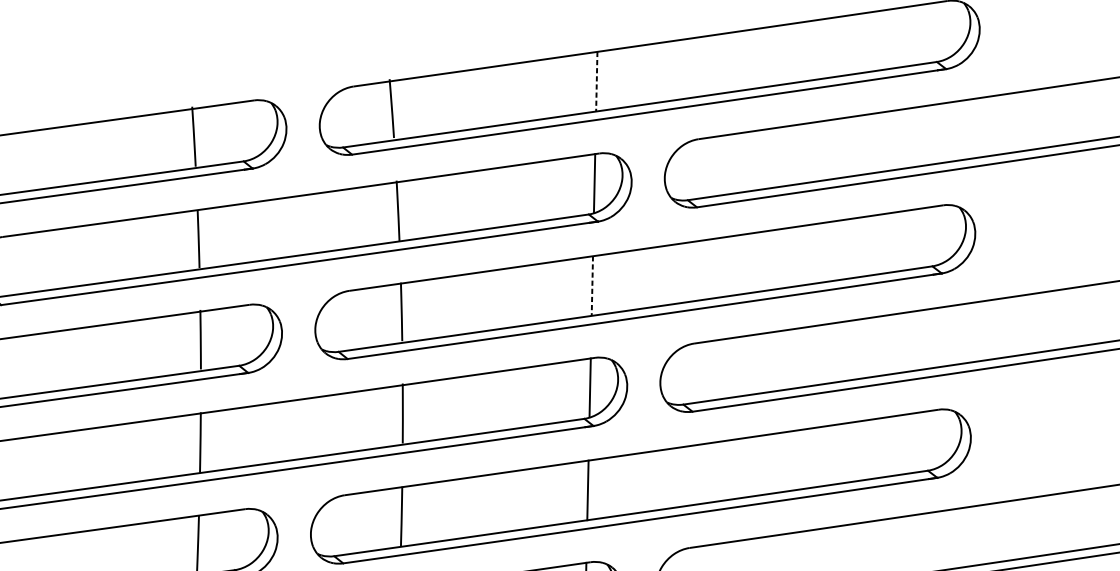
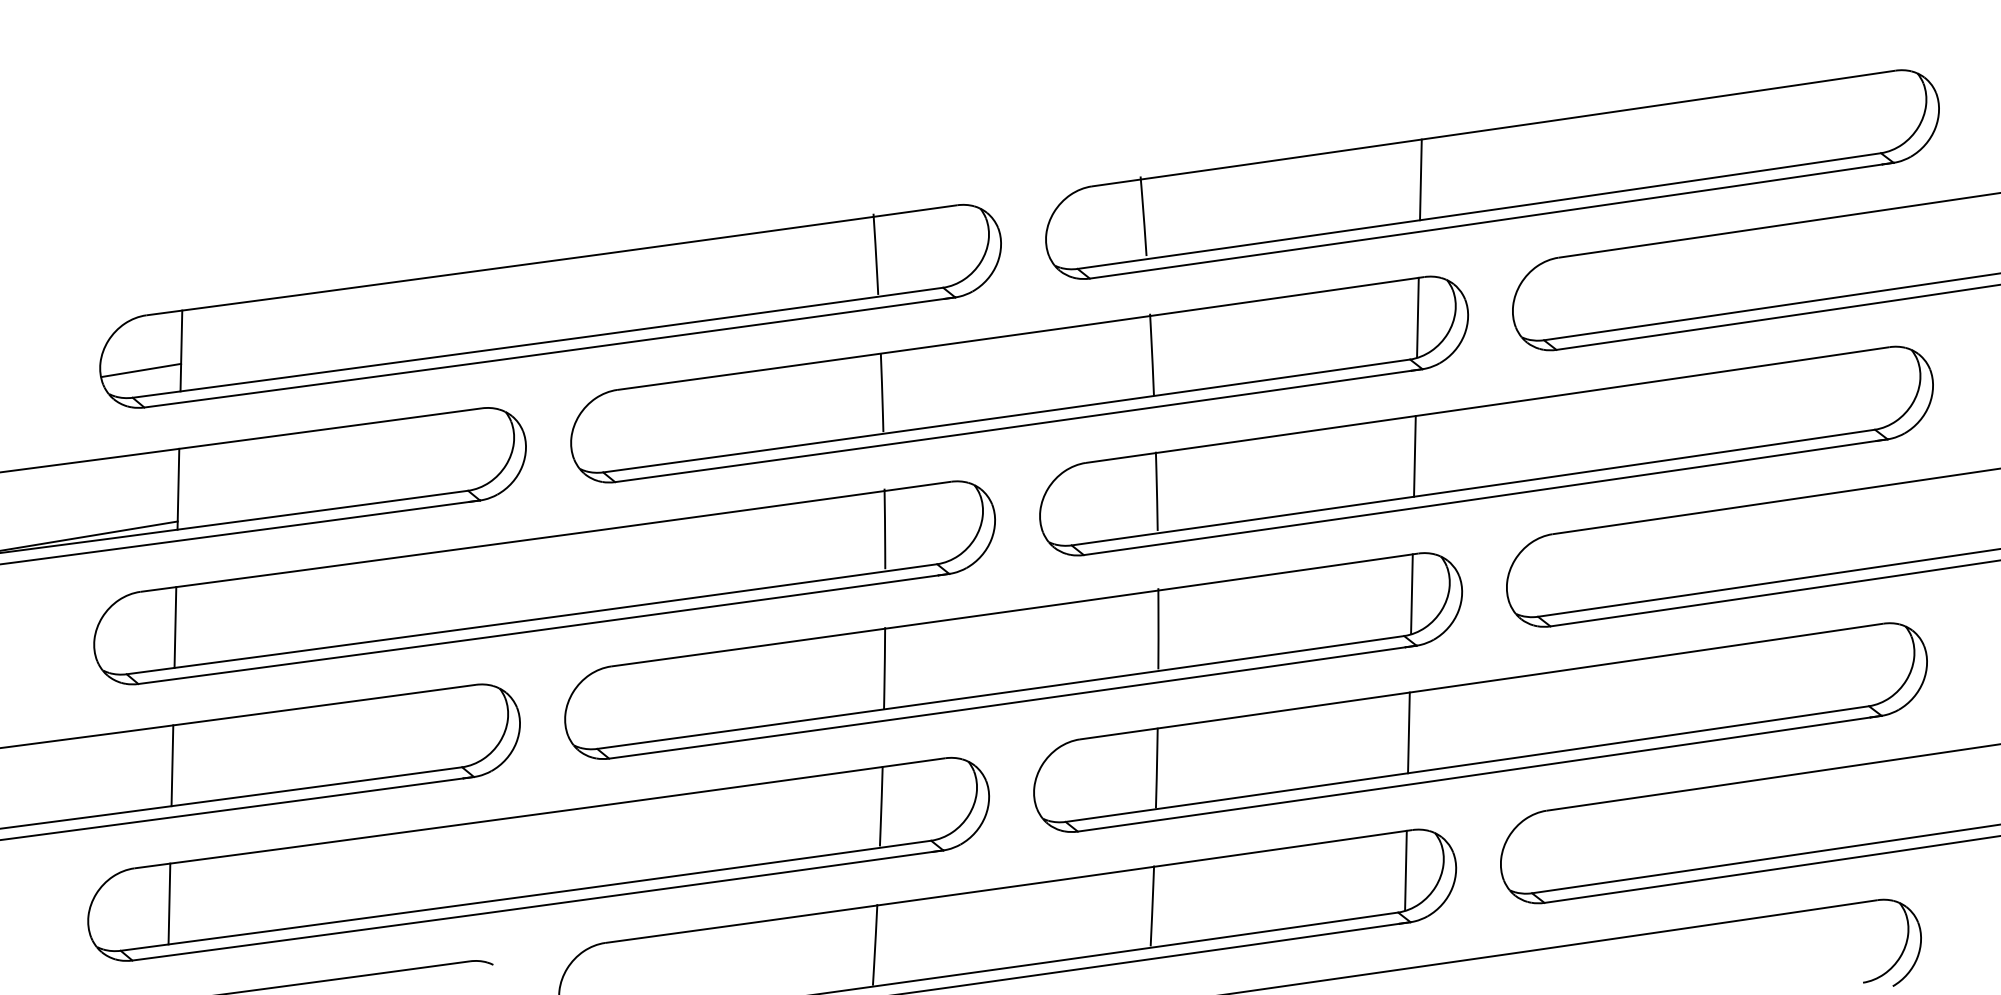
line: (596, 82) -> (1420, 180), dashed -> solid
line: (592, 286) -> (1414, 456), dashed -> solid

